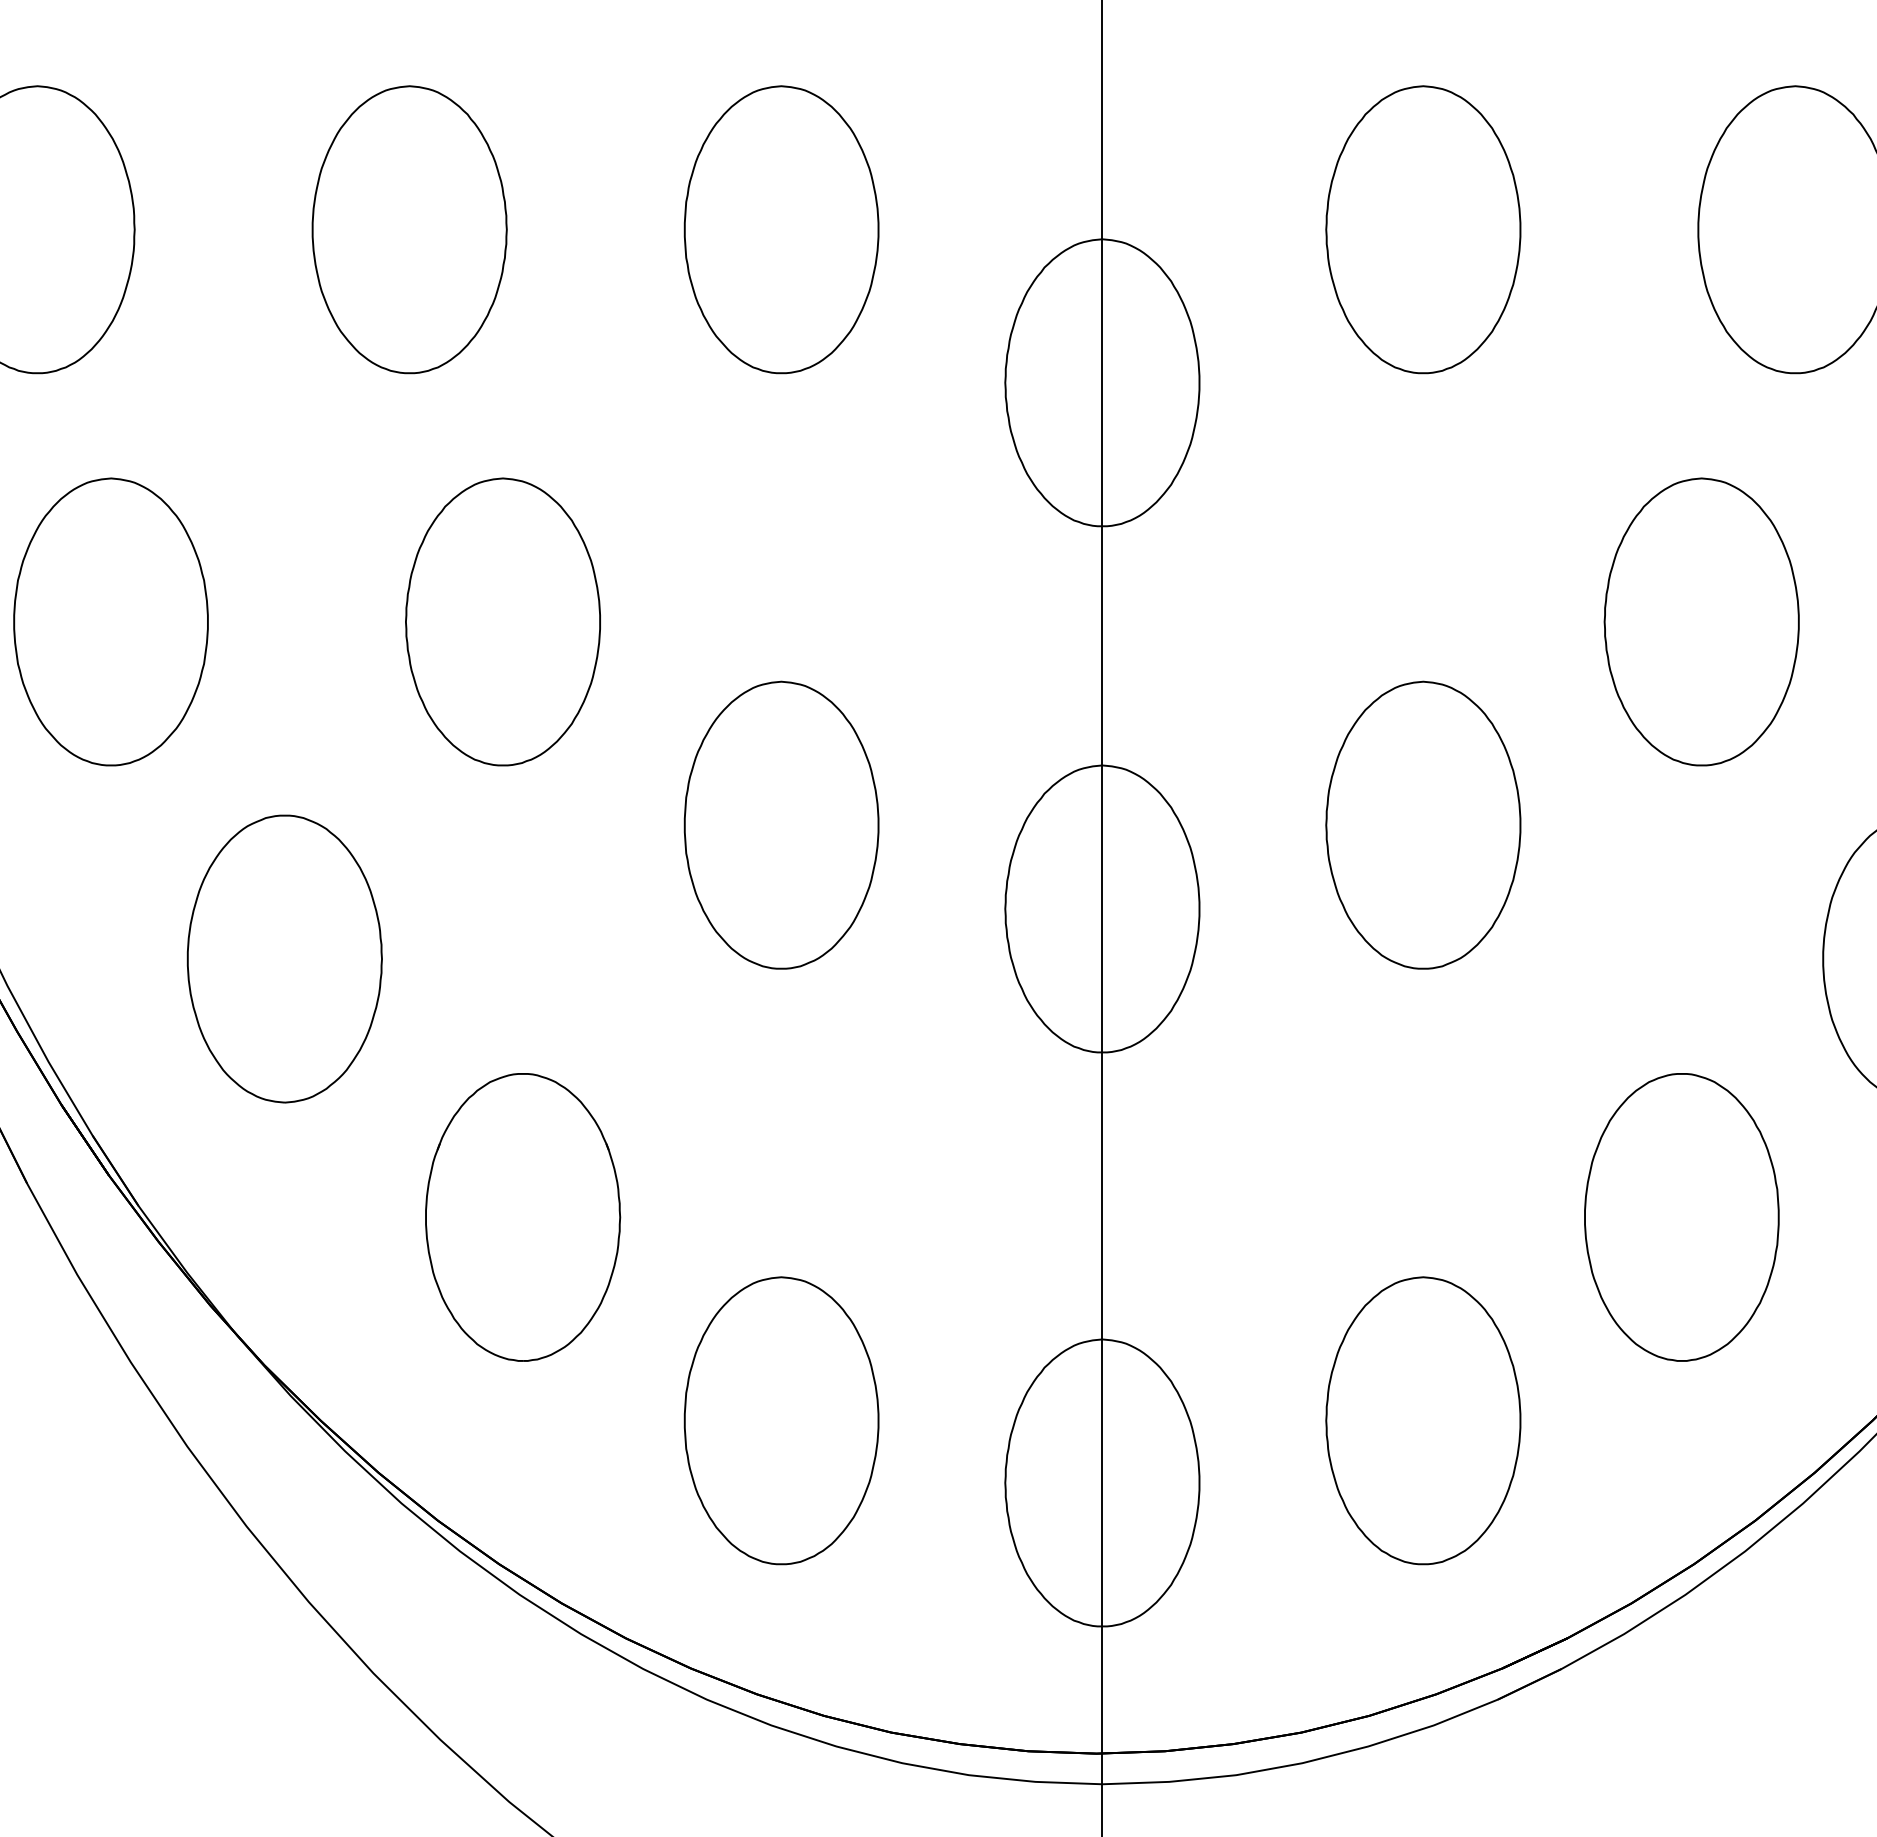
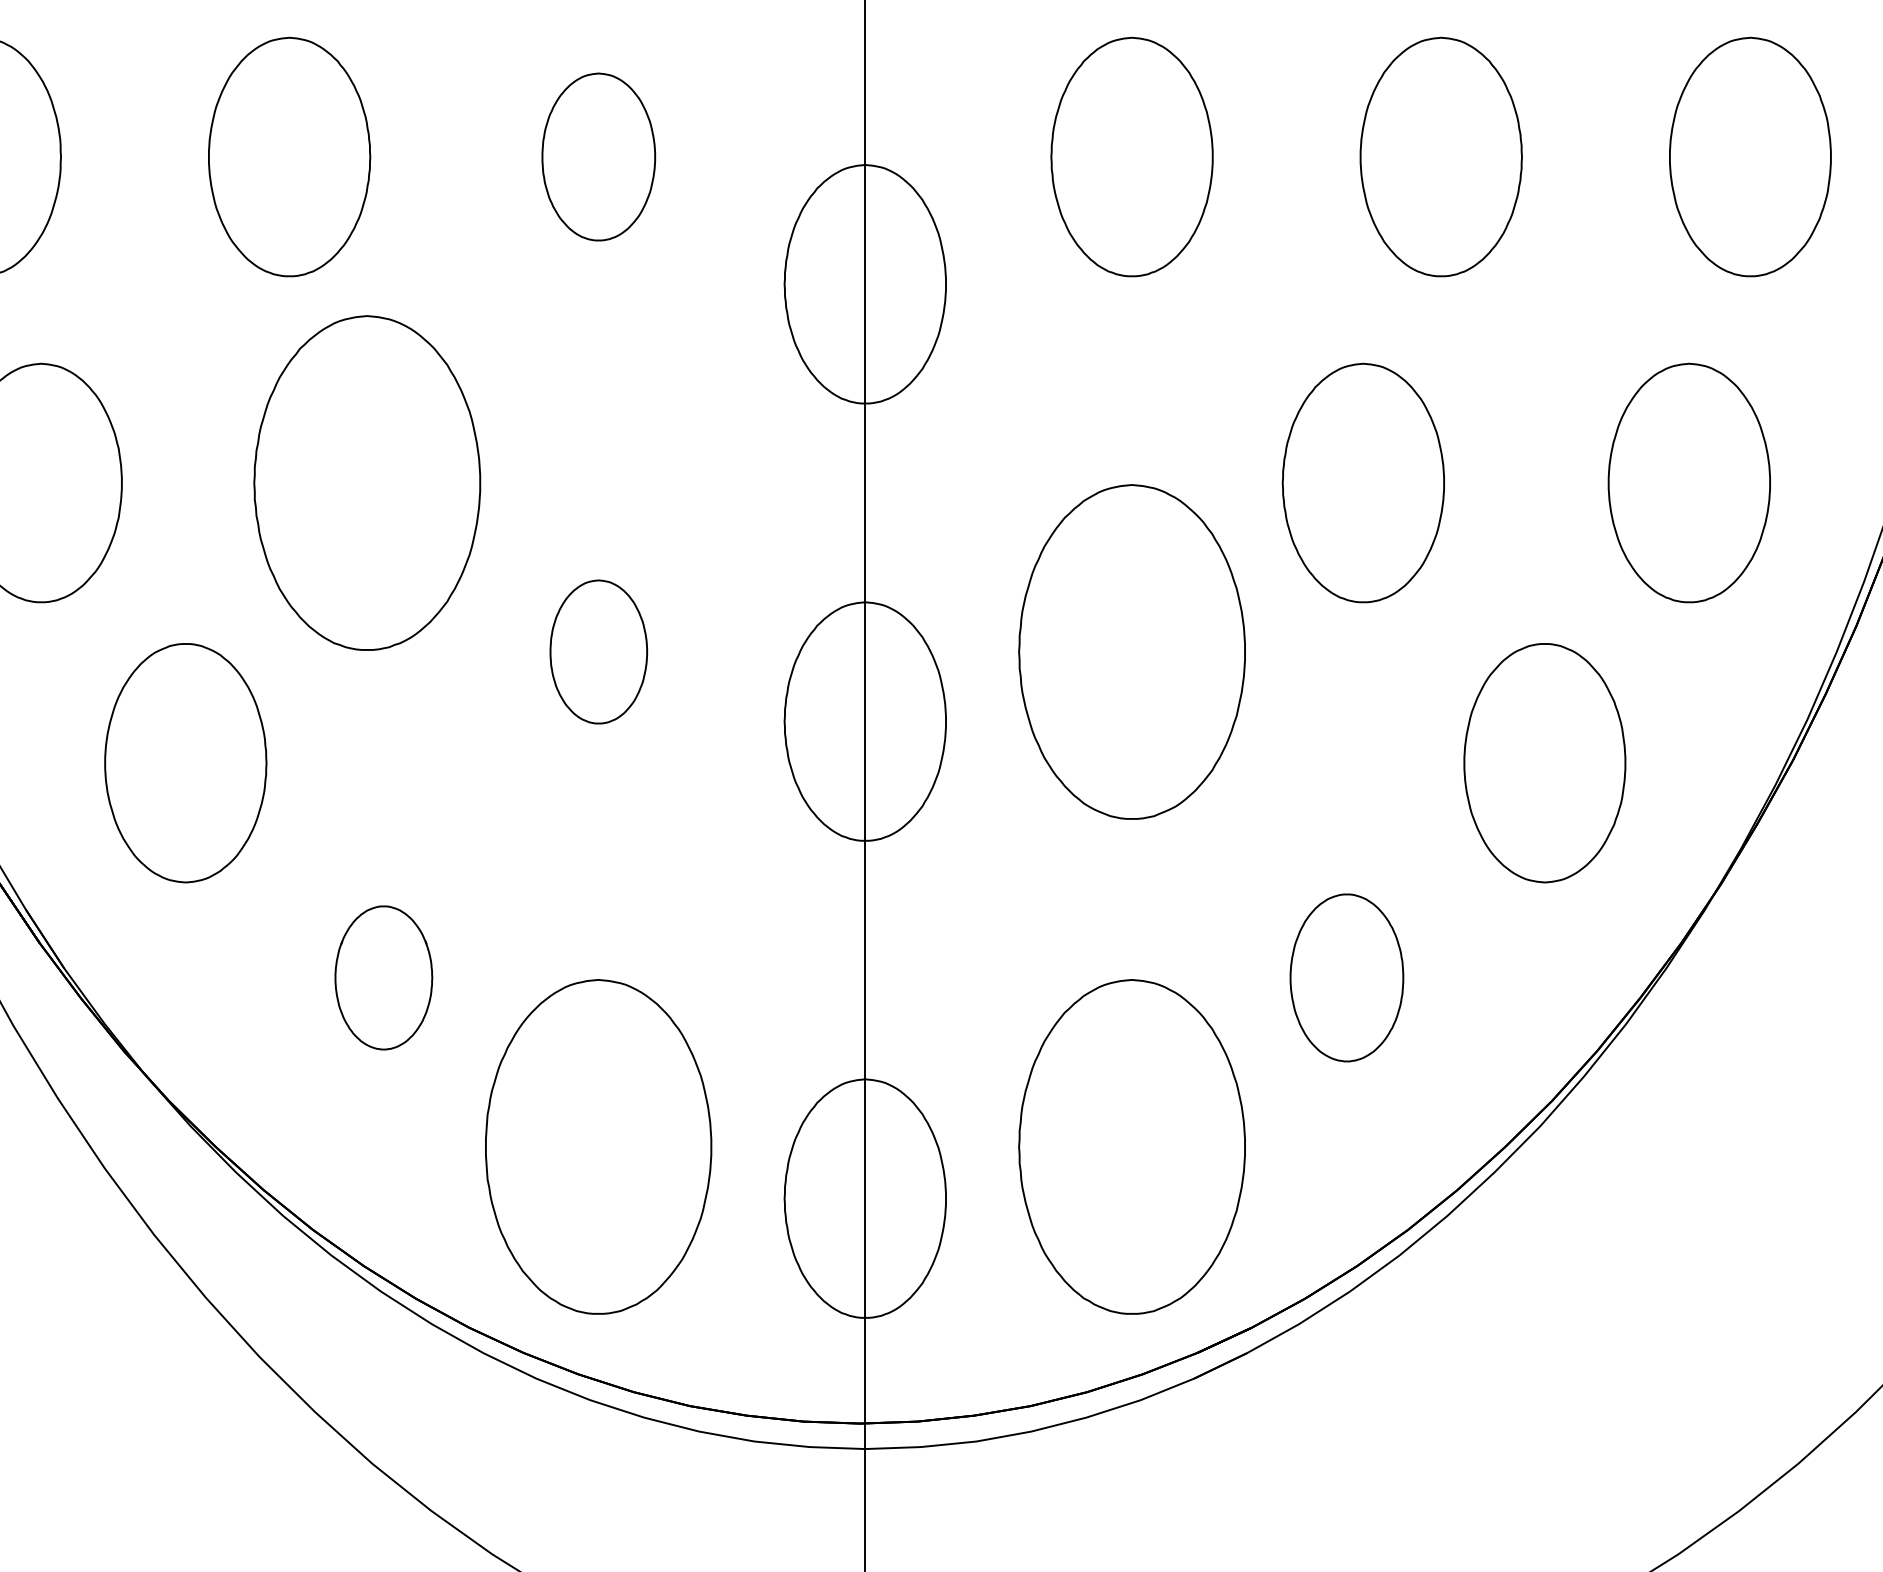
part: (781, 229) -> (598, 156), size x0.7
part: (502, 621) -> (366, 482), size x1.4
part: (781, 824) -> (598, 651), size x0.6
part: (1422, 824) -> (1131, 651), size x1.4
part: (522, 1216) -> (383, 977), size x0.6
part: (1681, 1216) -> (1346, 977), size x0.7
part: (781, 1420) -> (598, 1146), size x1.4
part: (1422, 1420) -> (1131, 1146), size x1.4

